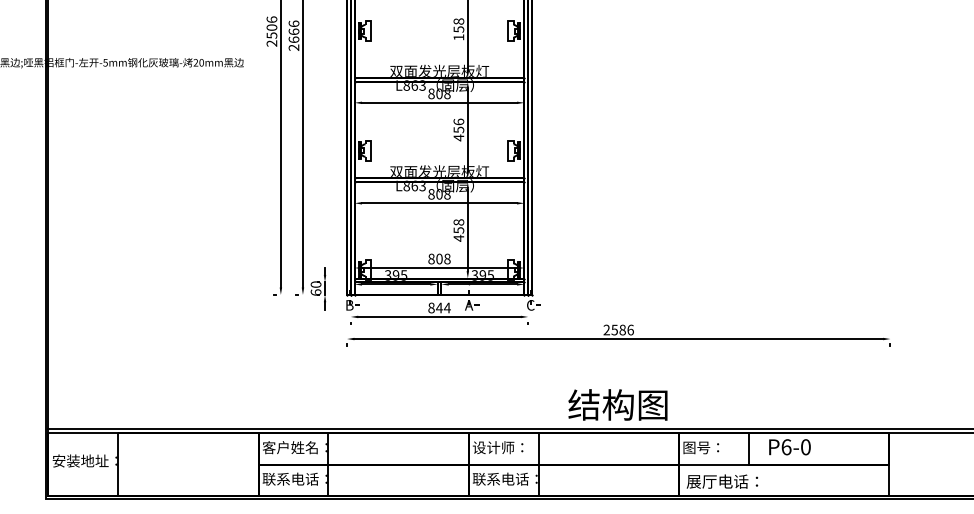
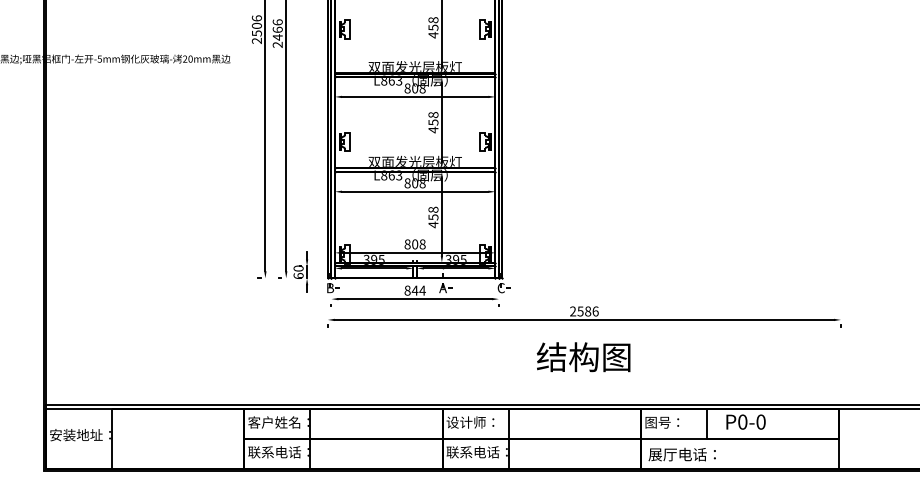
text: (458, 37) -> (433, 35), 158 -> 458
text: (293, 39) -> (277, 37), 2666 -> 2466
text: (458, 121) -> (433, 114), 456 -> 458
text: (617, 405) -> (583, 357), moved
text: (786, 446) -> (742, 421), P6-0 -> P0-0

